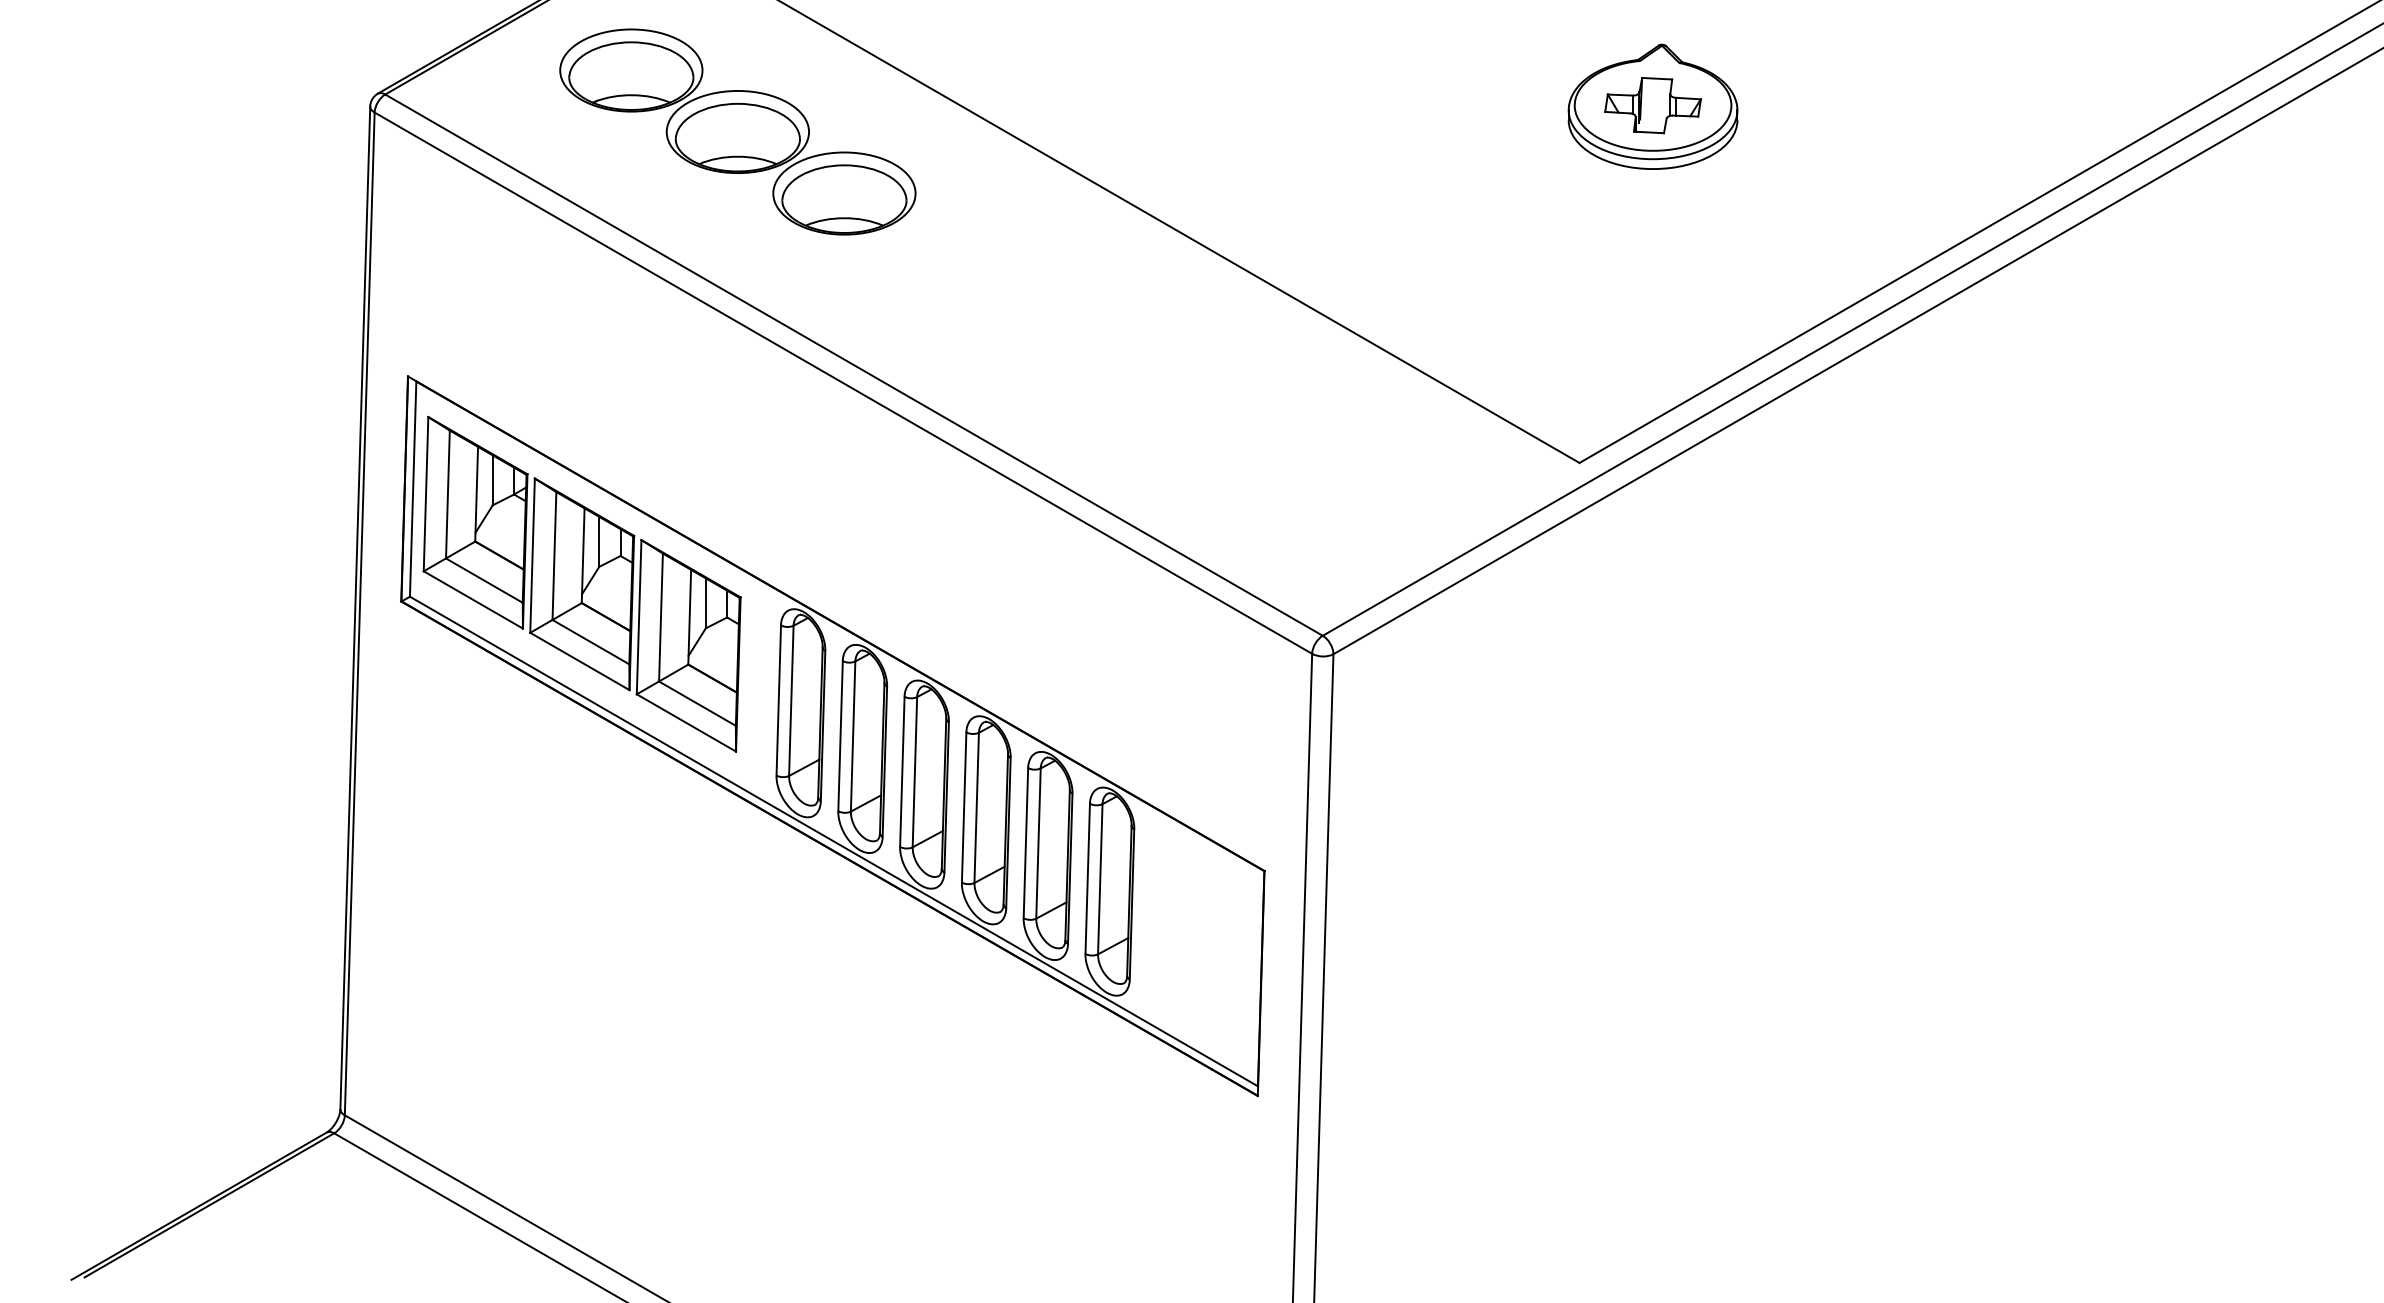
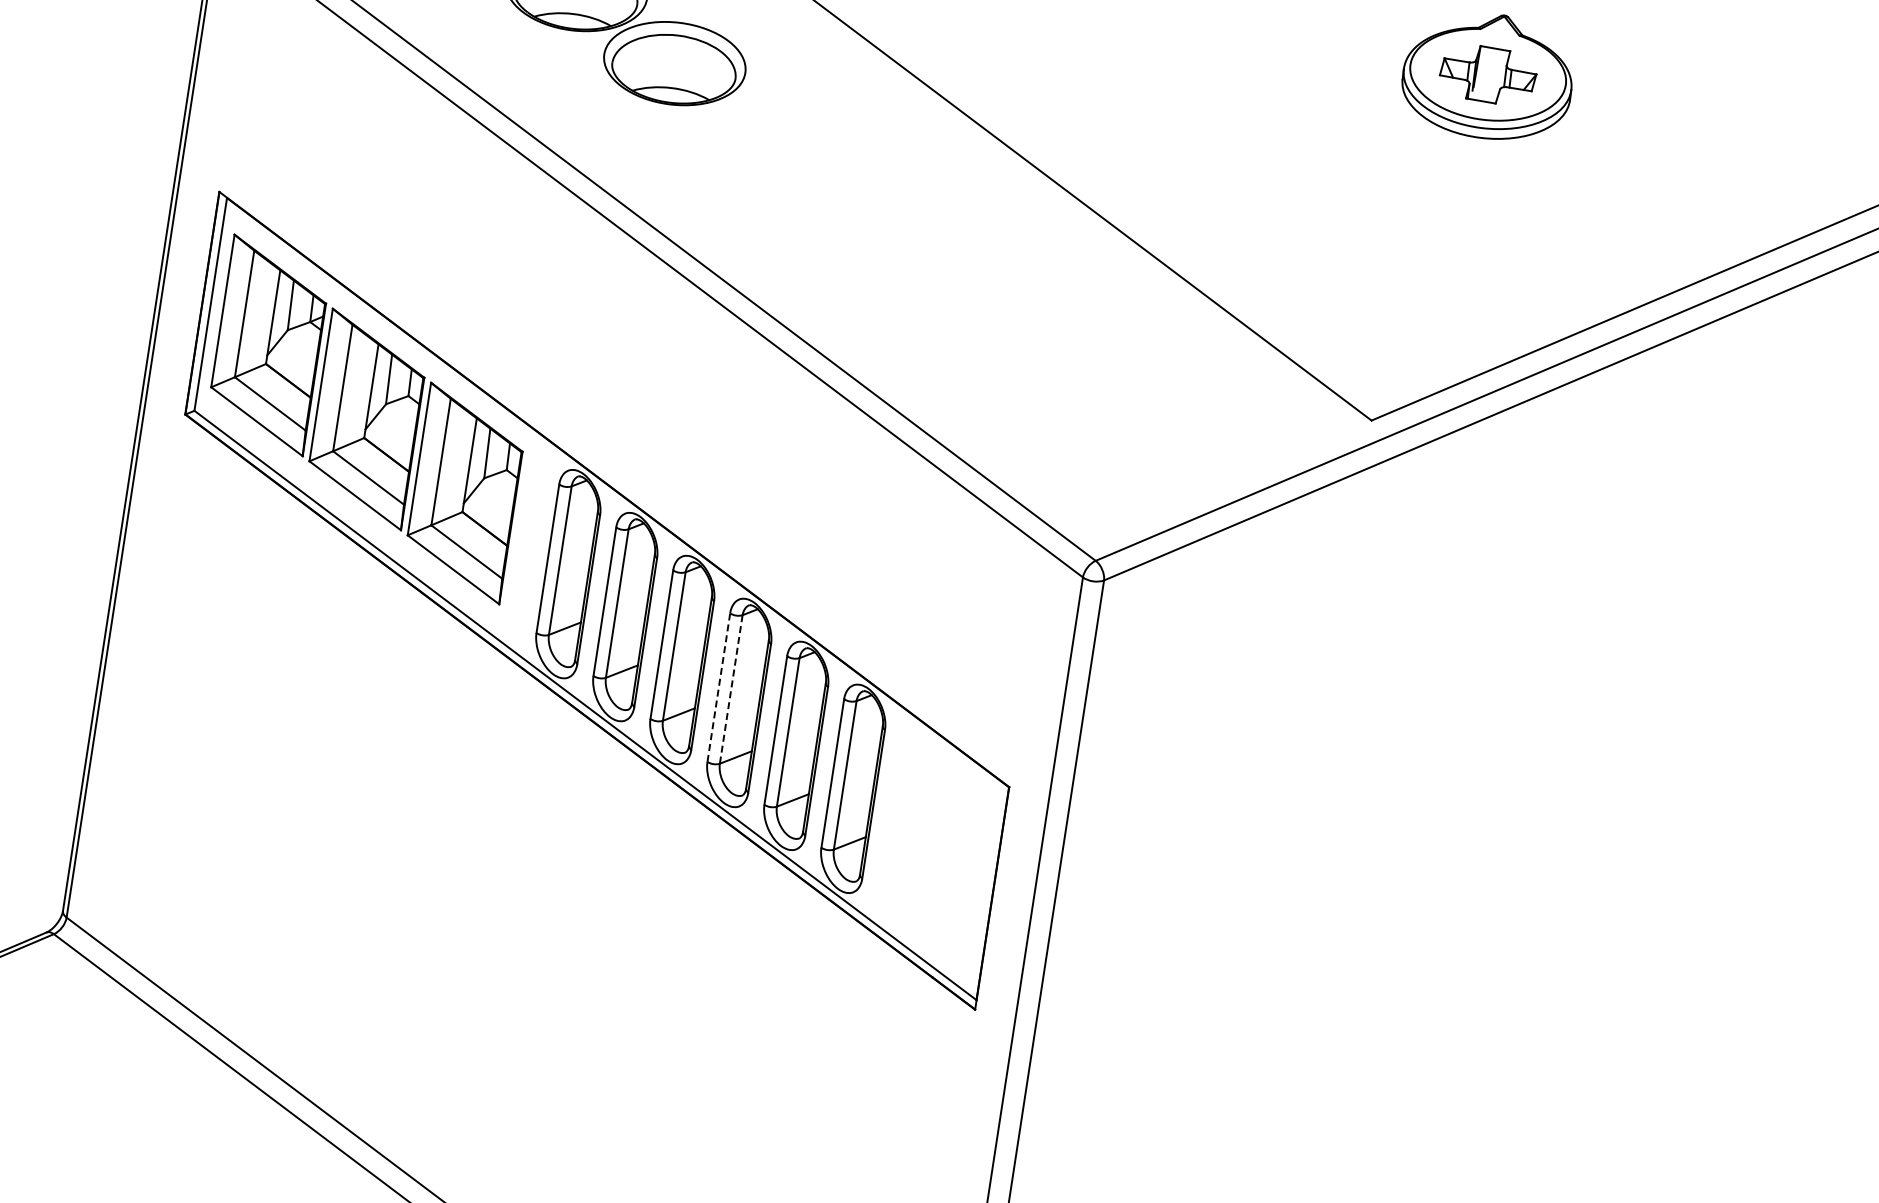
line: (964, 807) -> (719, 687), solid -> dashed
line: (976, 808) -> (730, 690), solid -> dashed

